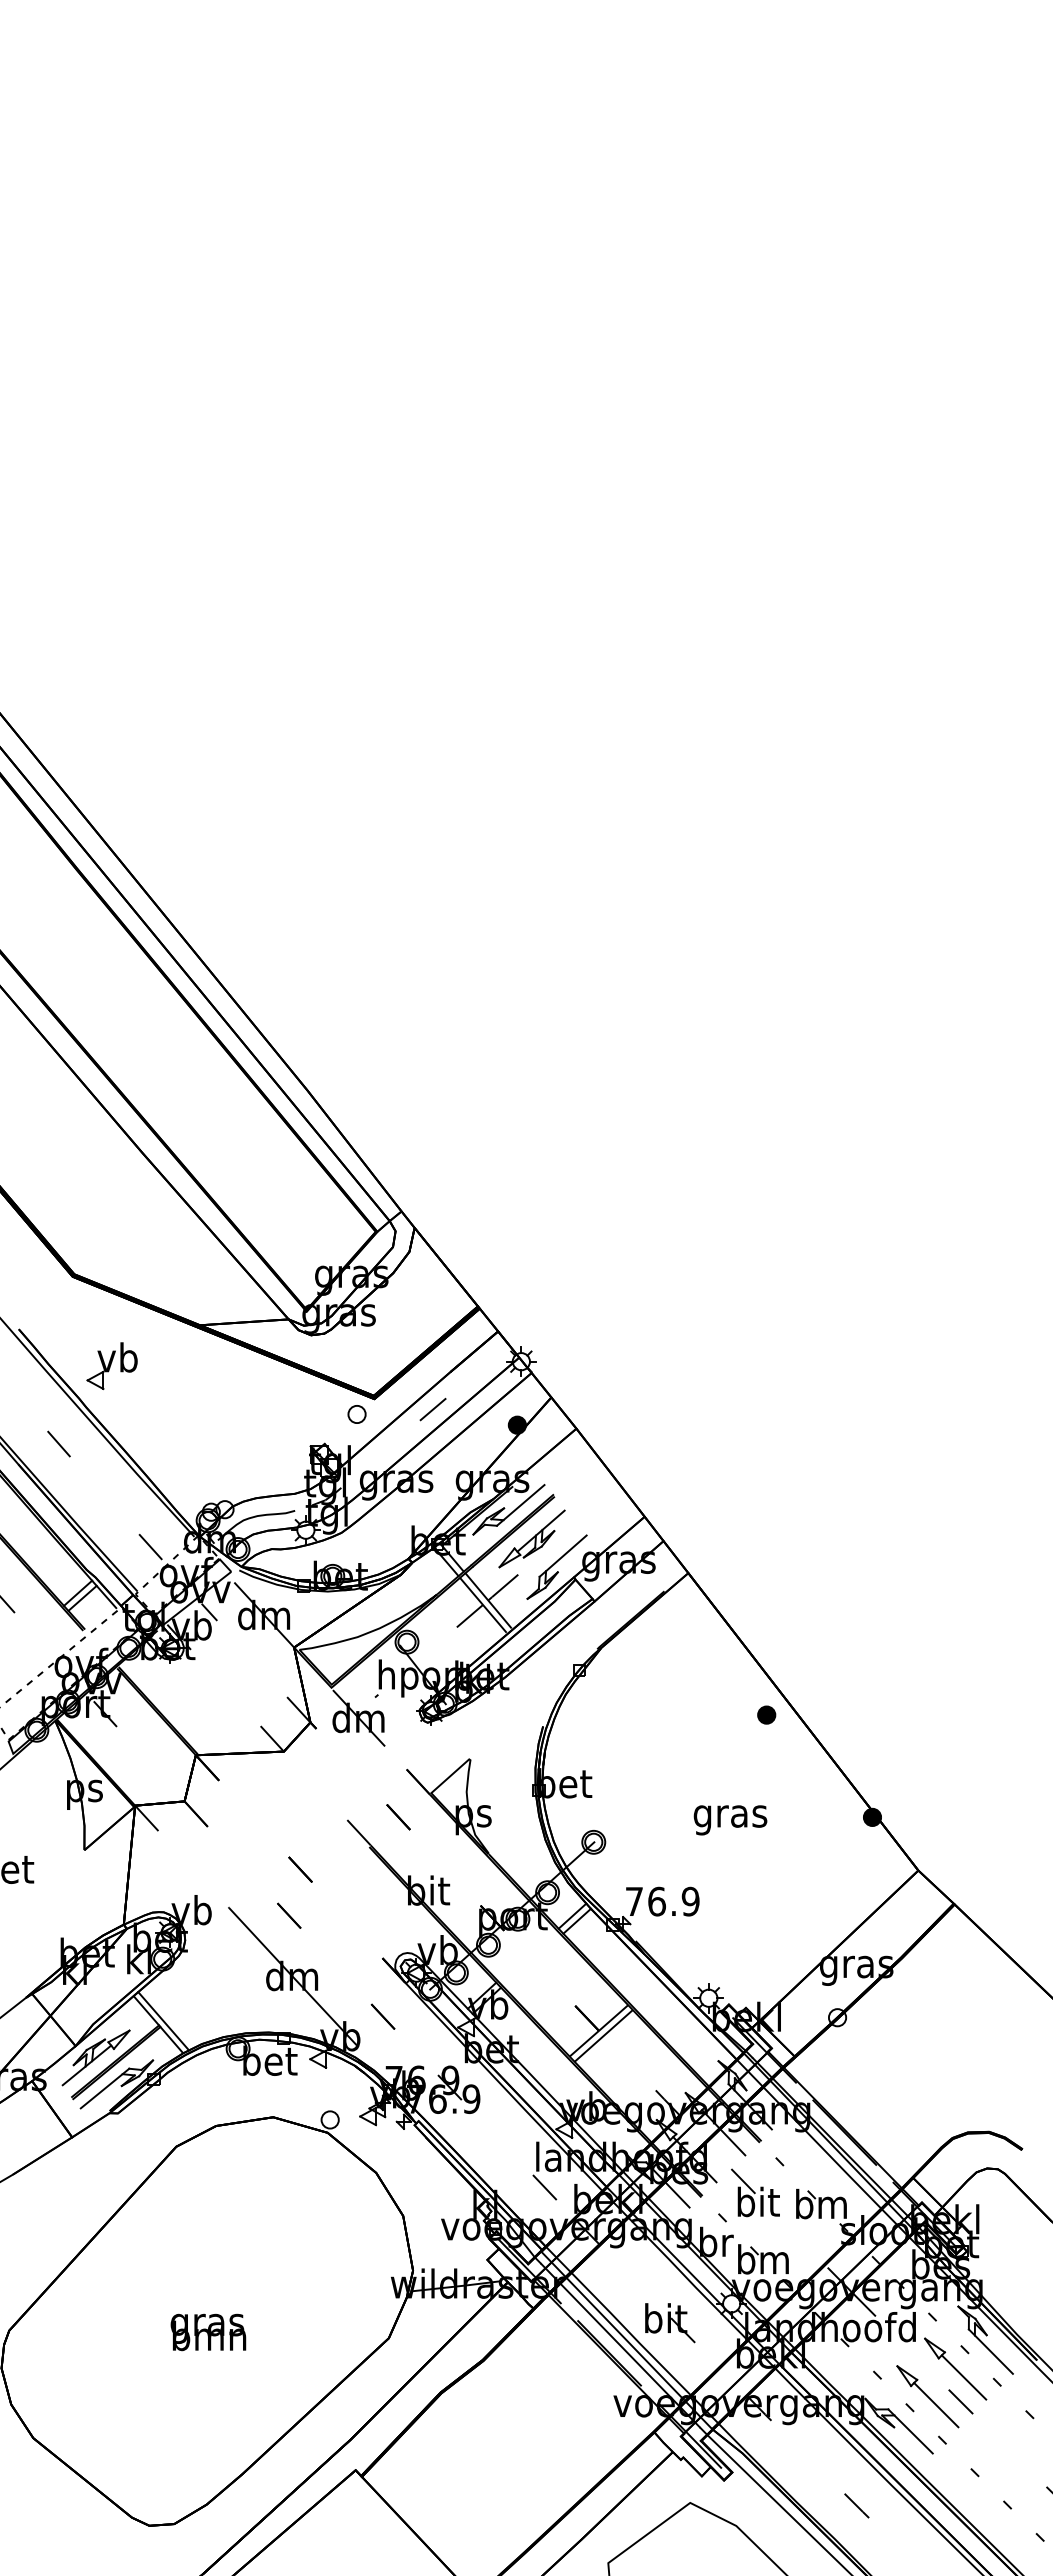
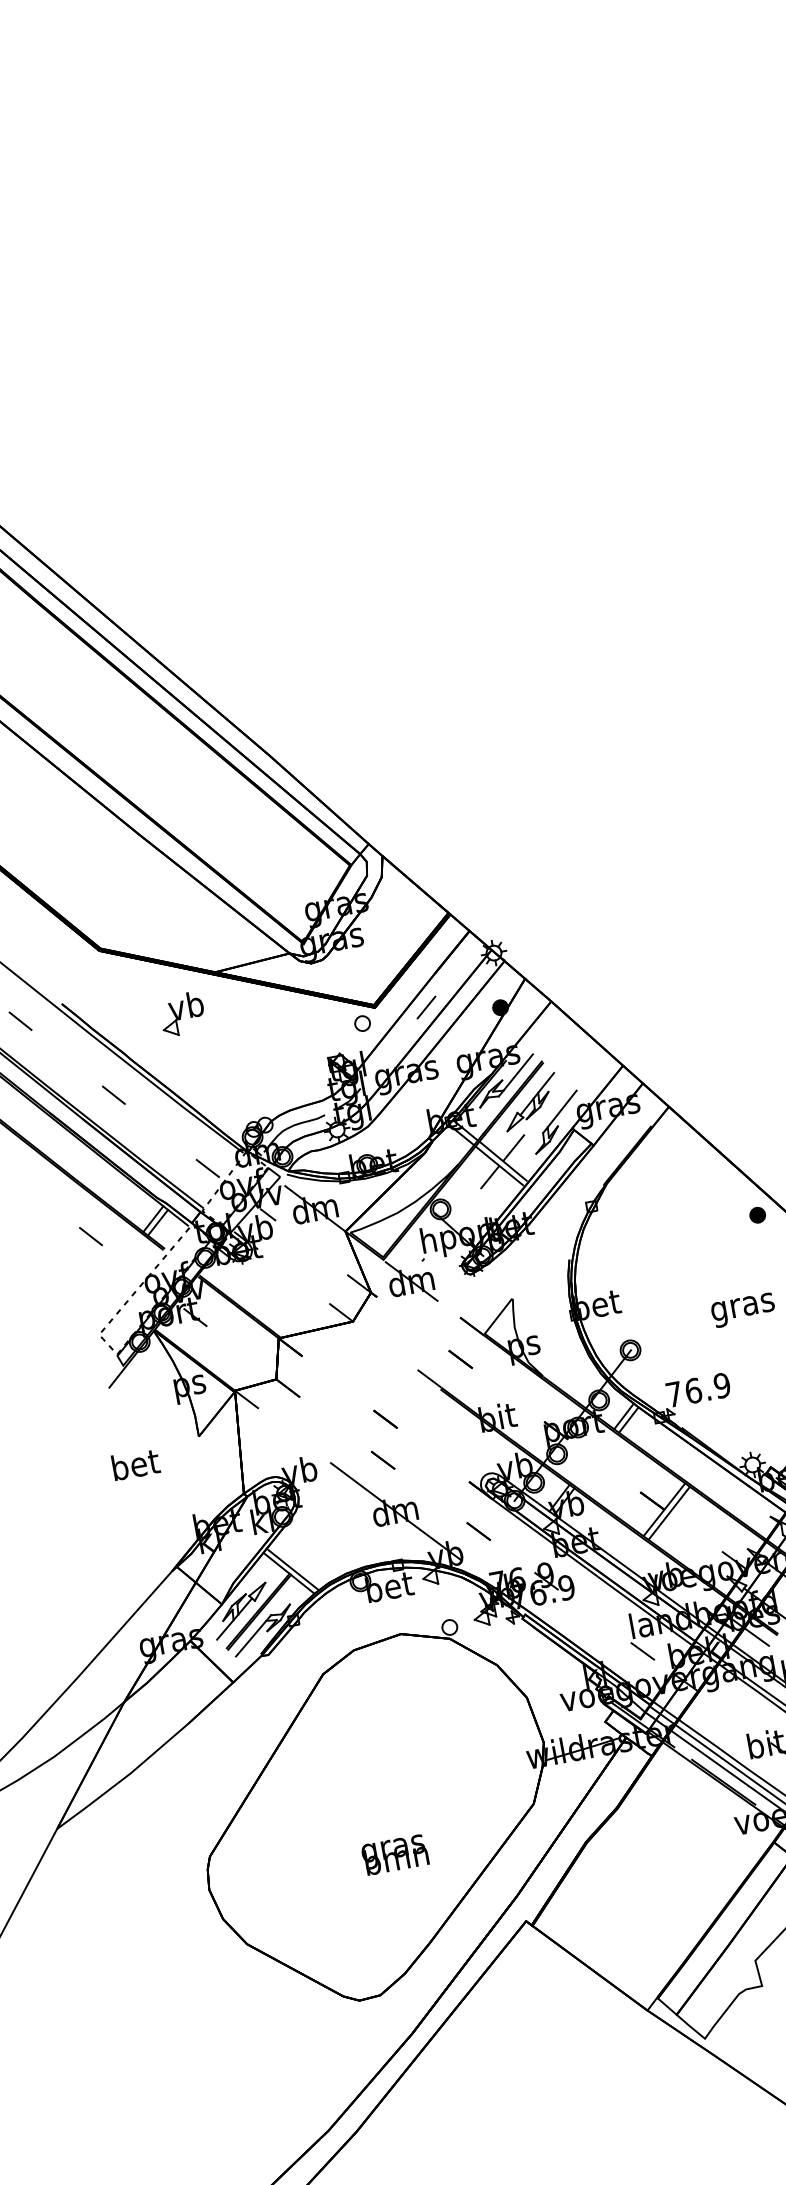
part: (111, 1366) -> (182, 1014), moved
text: (208, 2332) -> (395, 1854), moved

